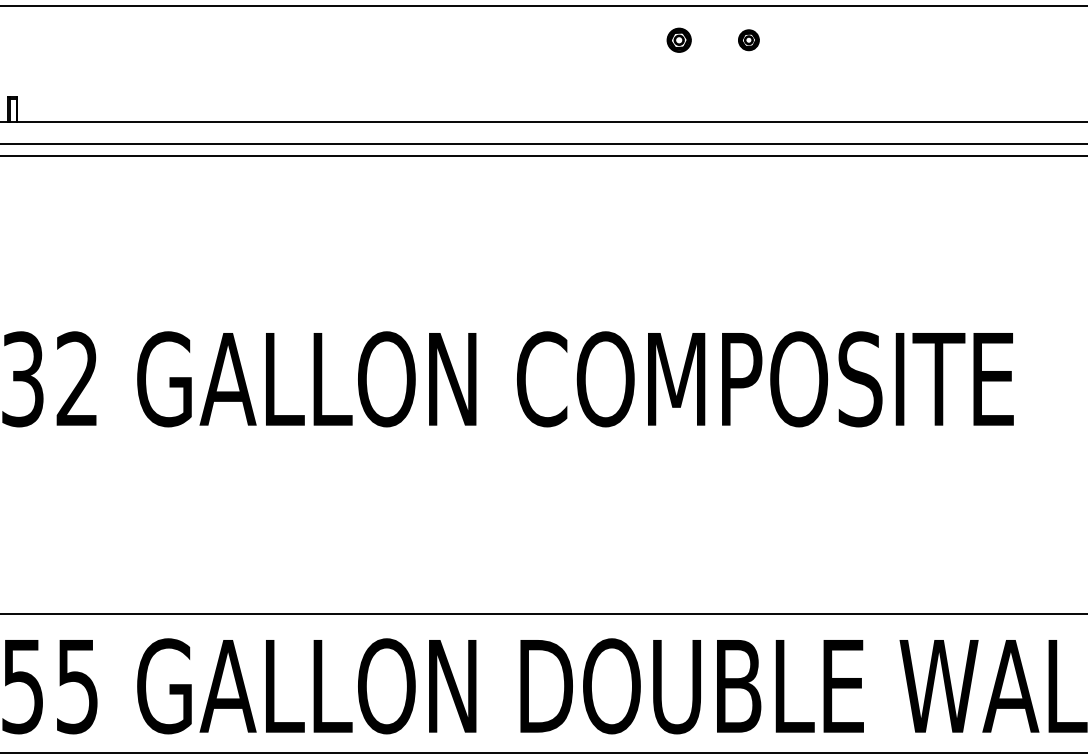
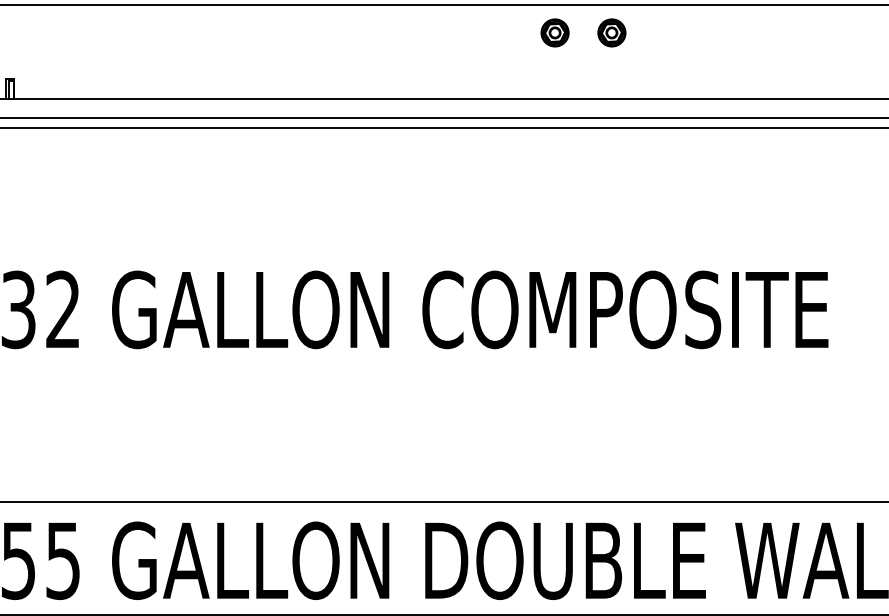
part: (678, 39) -> (554, 32), size x1.43
part: (748, 39) -> (611, 32), size x1.67

